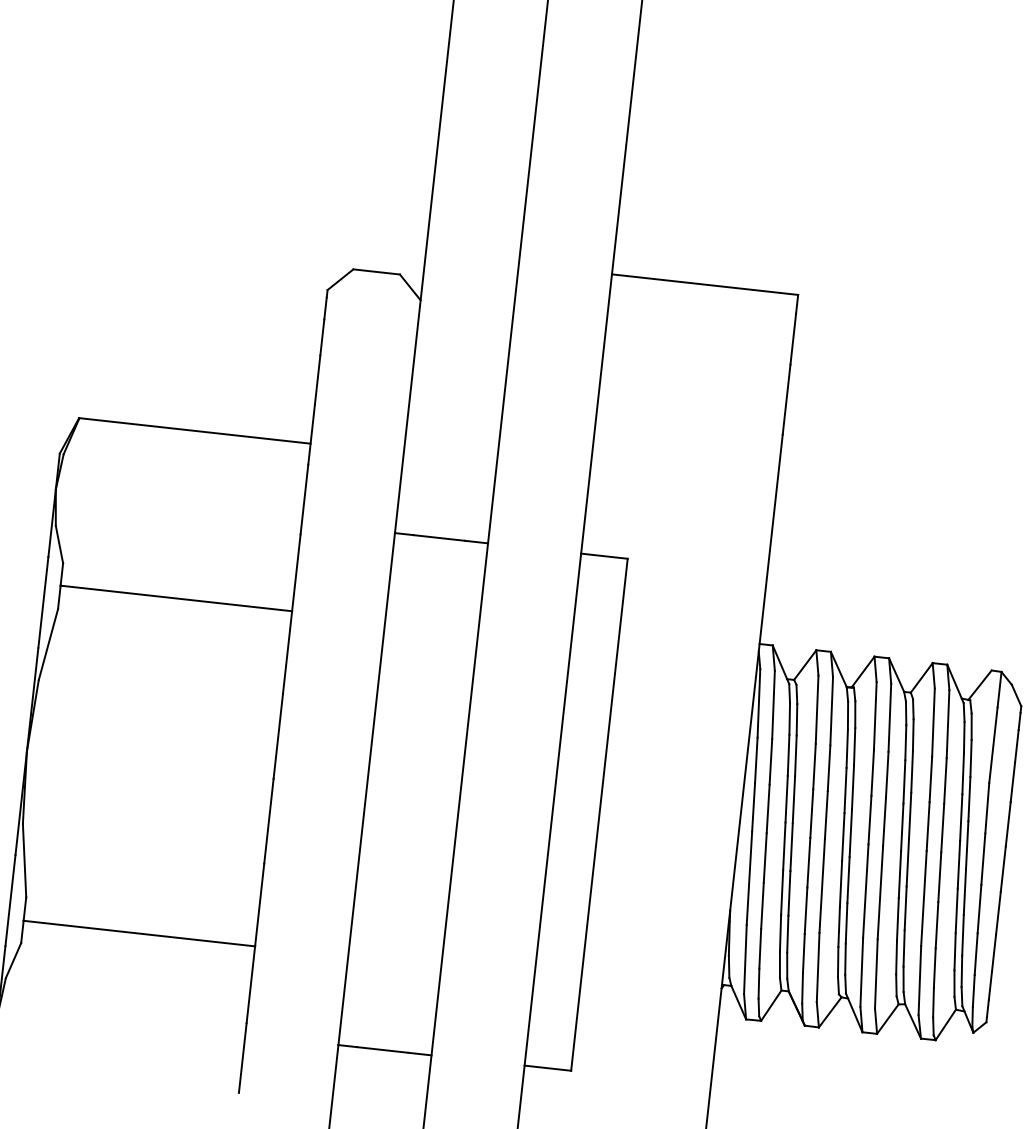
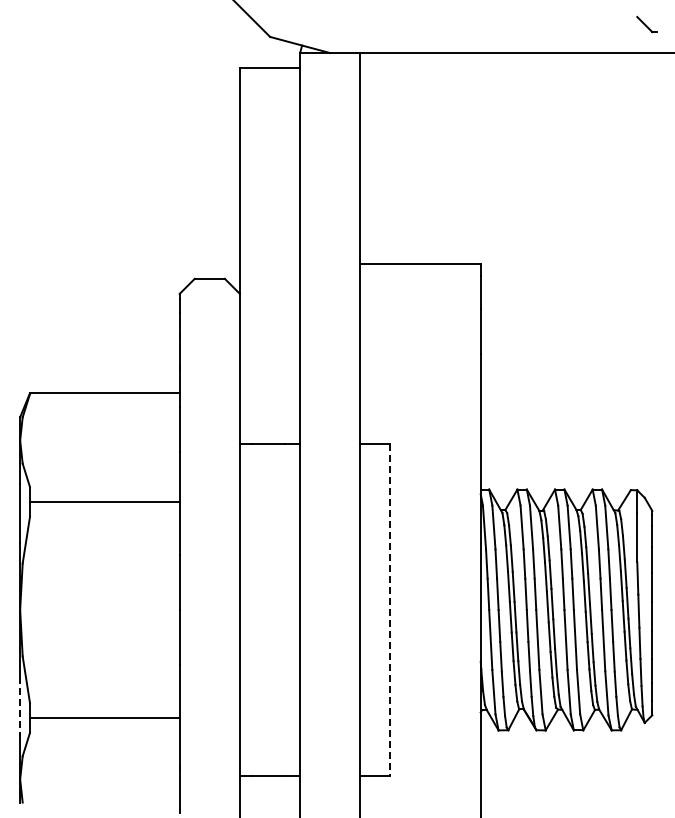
line: (599, 814) -> (390, 609), solid -> dashed
line: (10, 900) -> (20, 706), solid -> dashed

